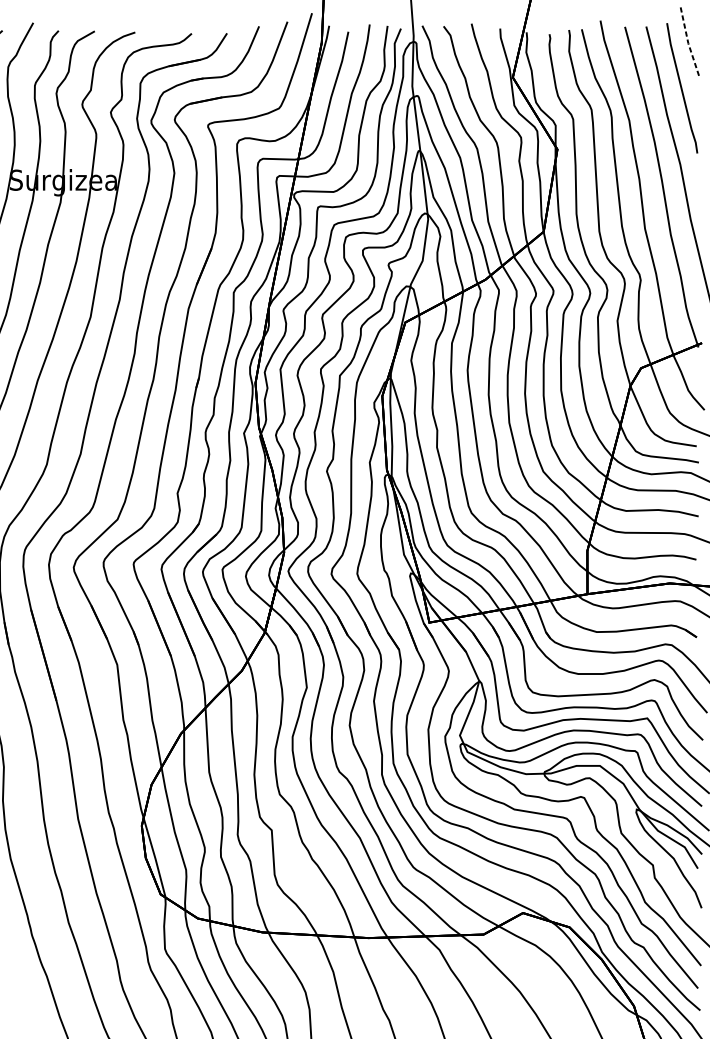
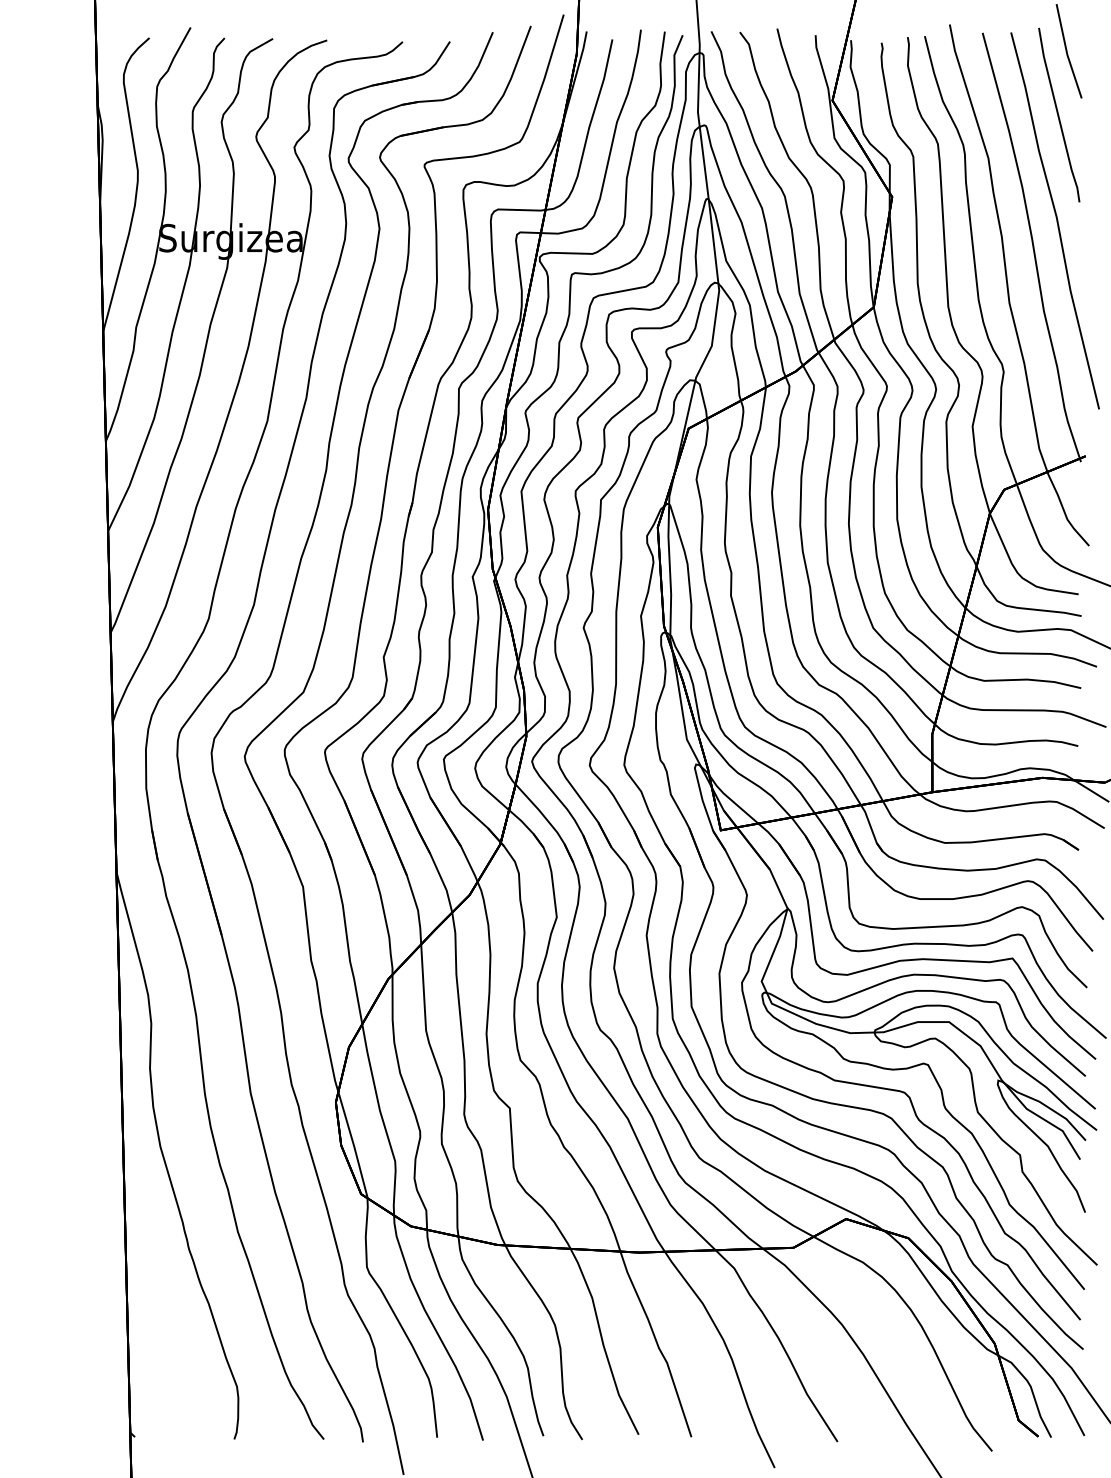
line: (687, 41) -> (1066, 52), dashed -> solid

